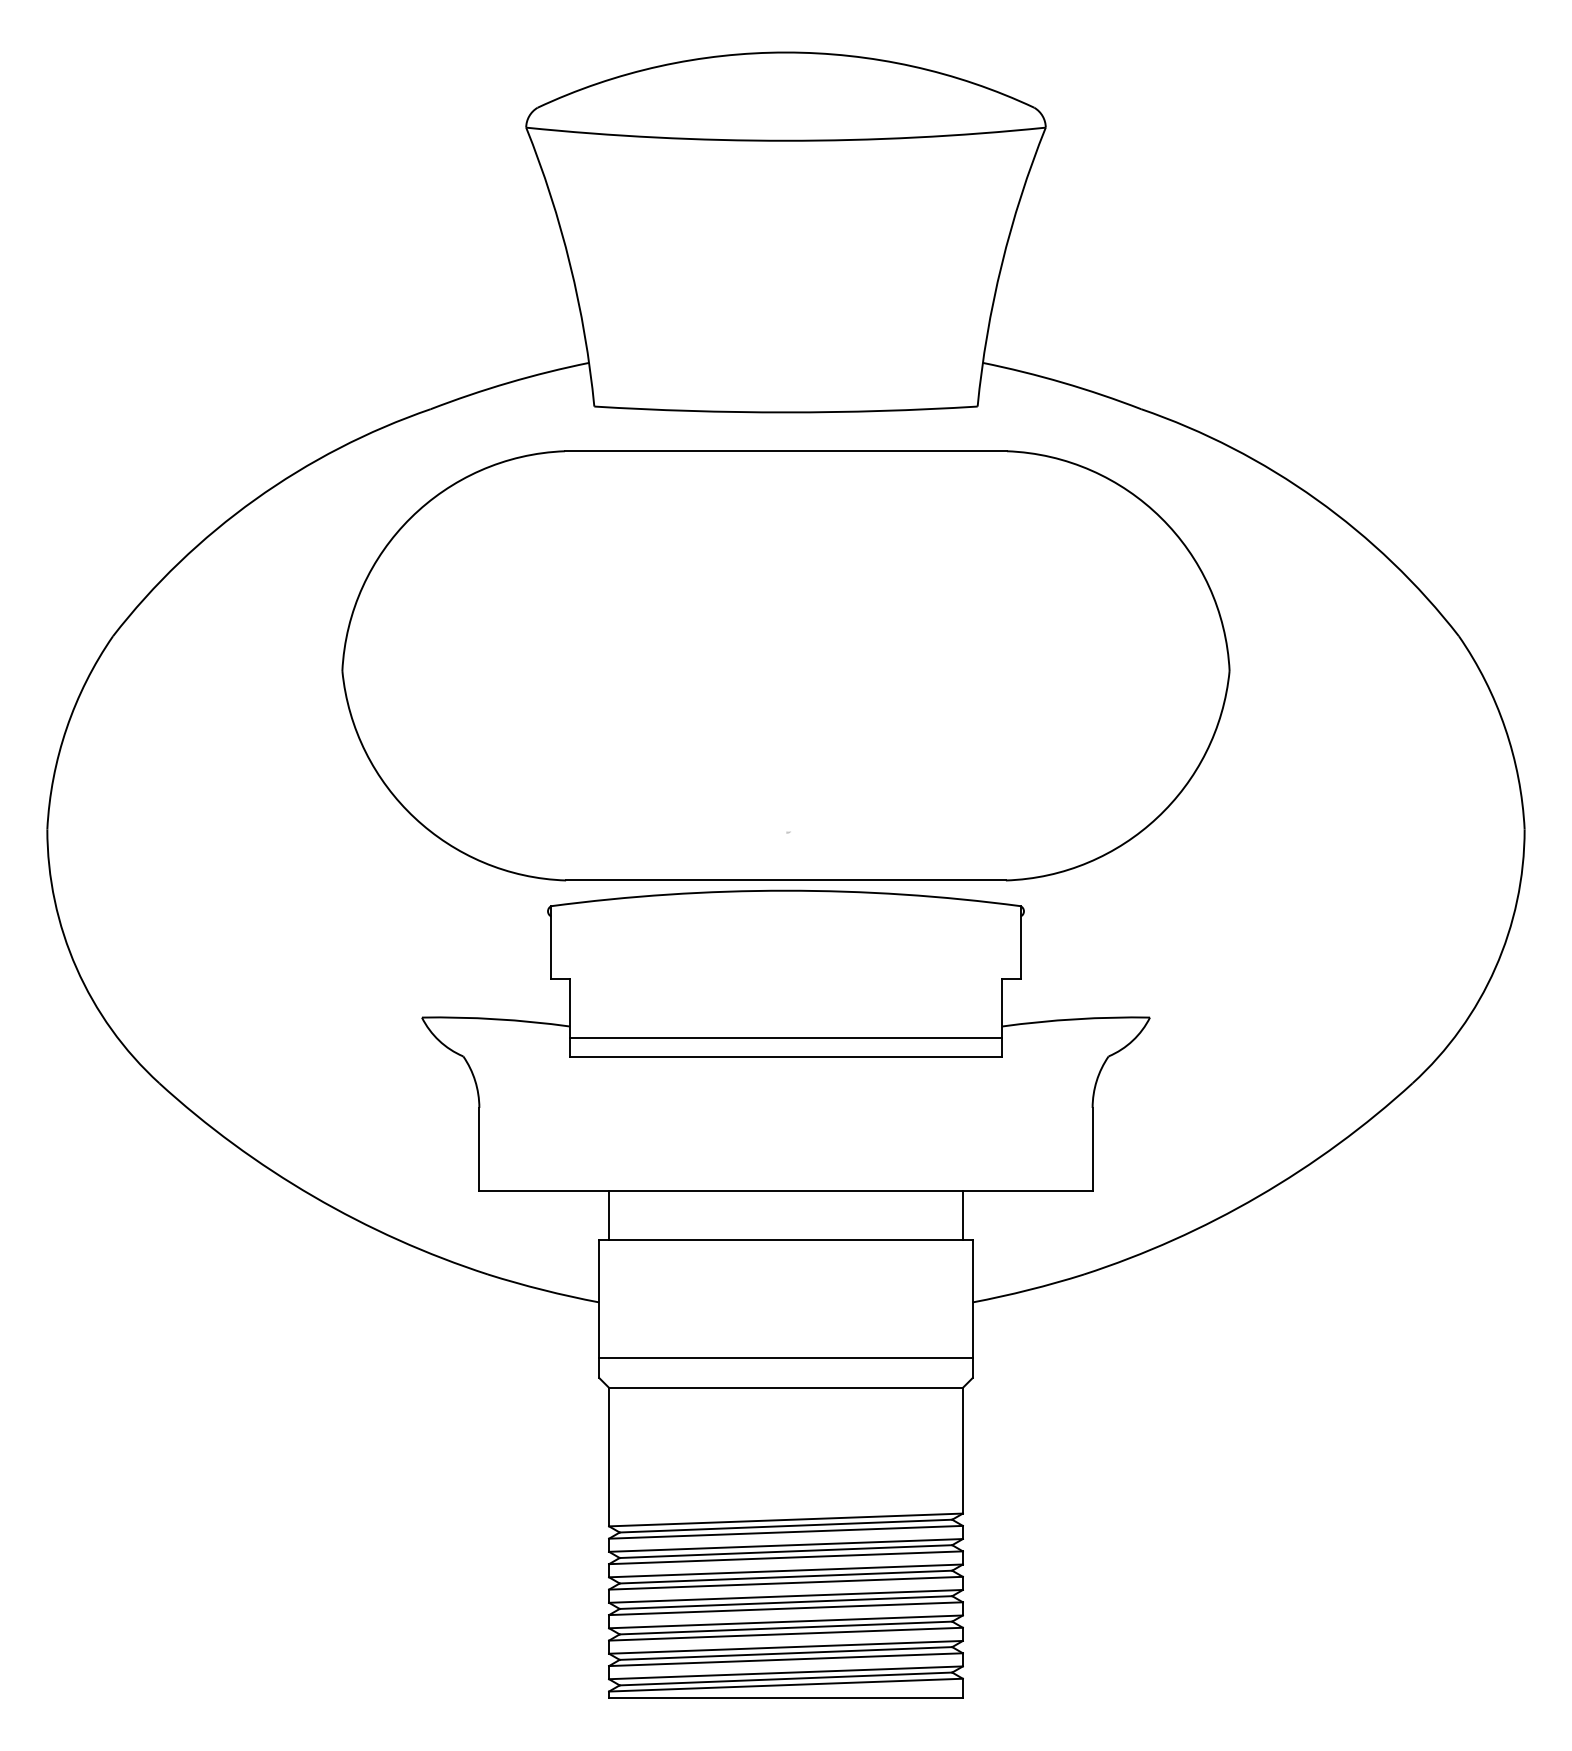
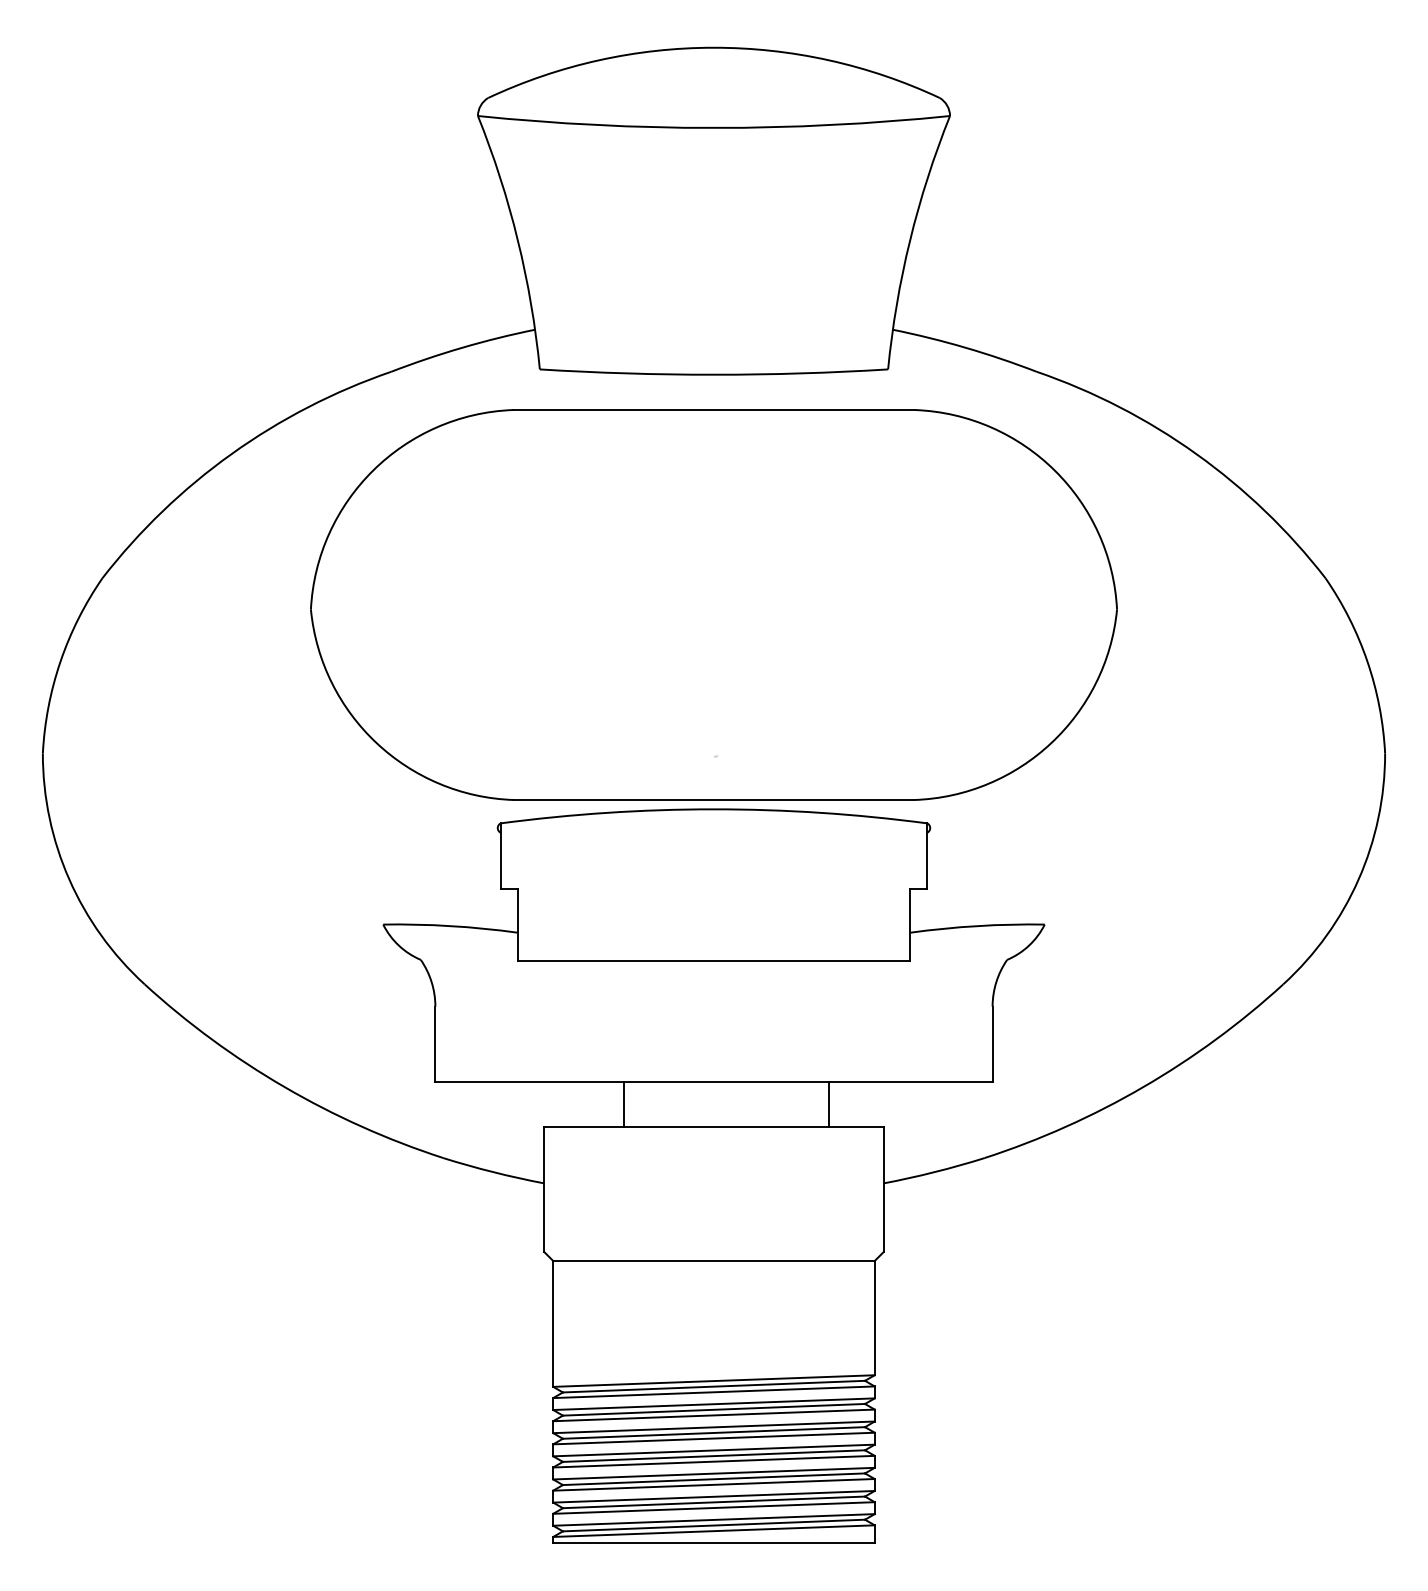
line: (785, 1037) -> (713, 942), removed
line: (609, 1215) -> (624, 1104), moved
line: (962, 1215) -> (828, 1104), moved
line: (785, 1358) -> (713, 1234), removed

